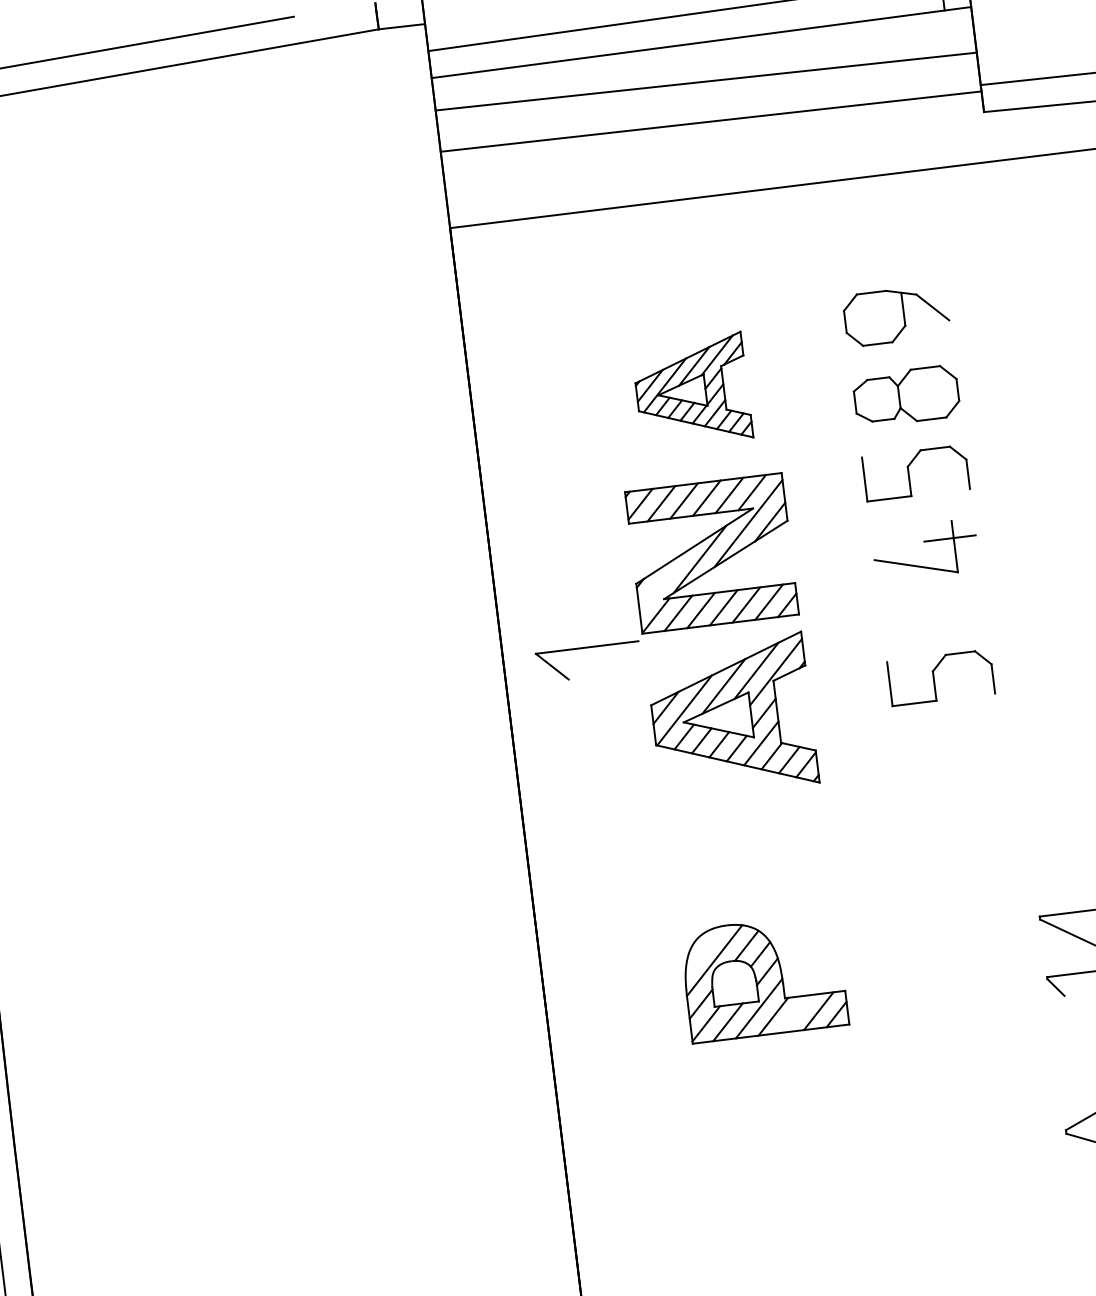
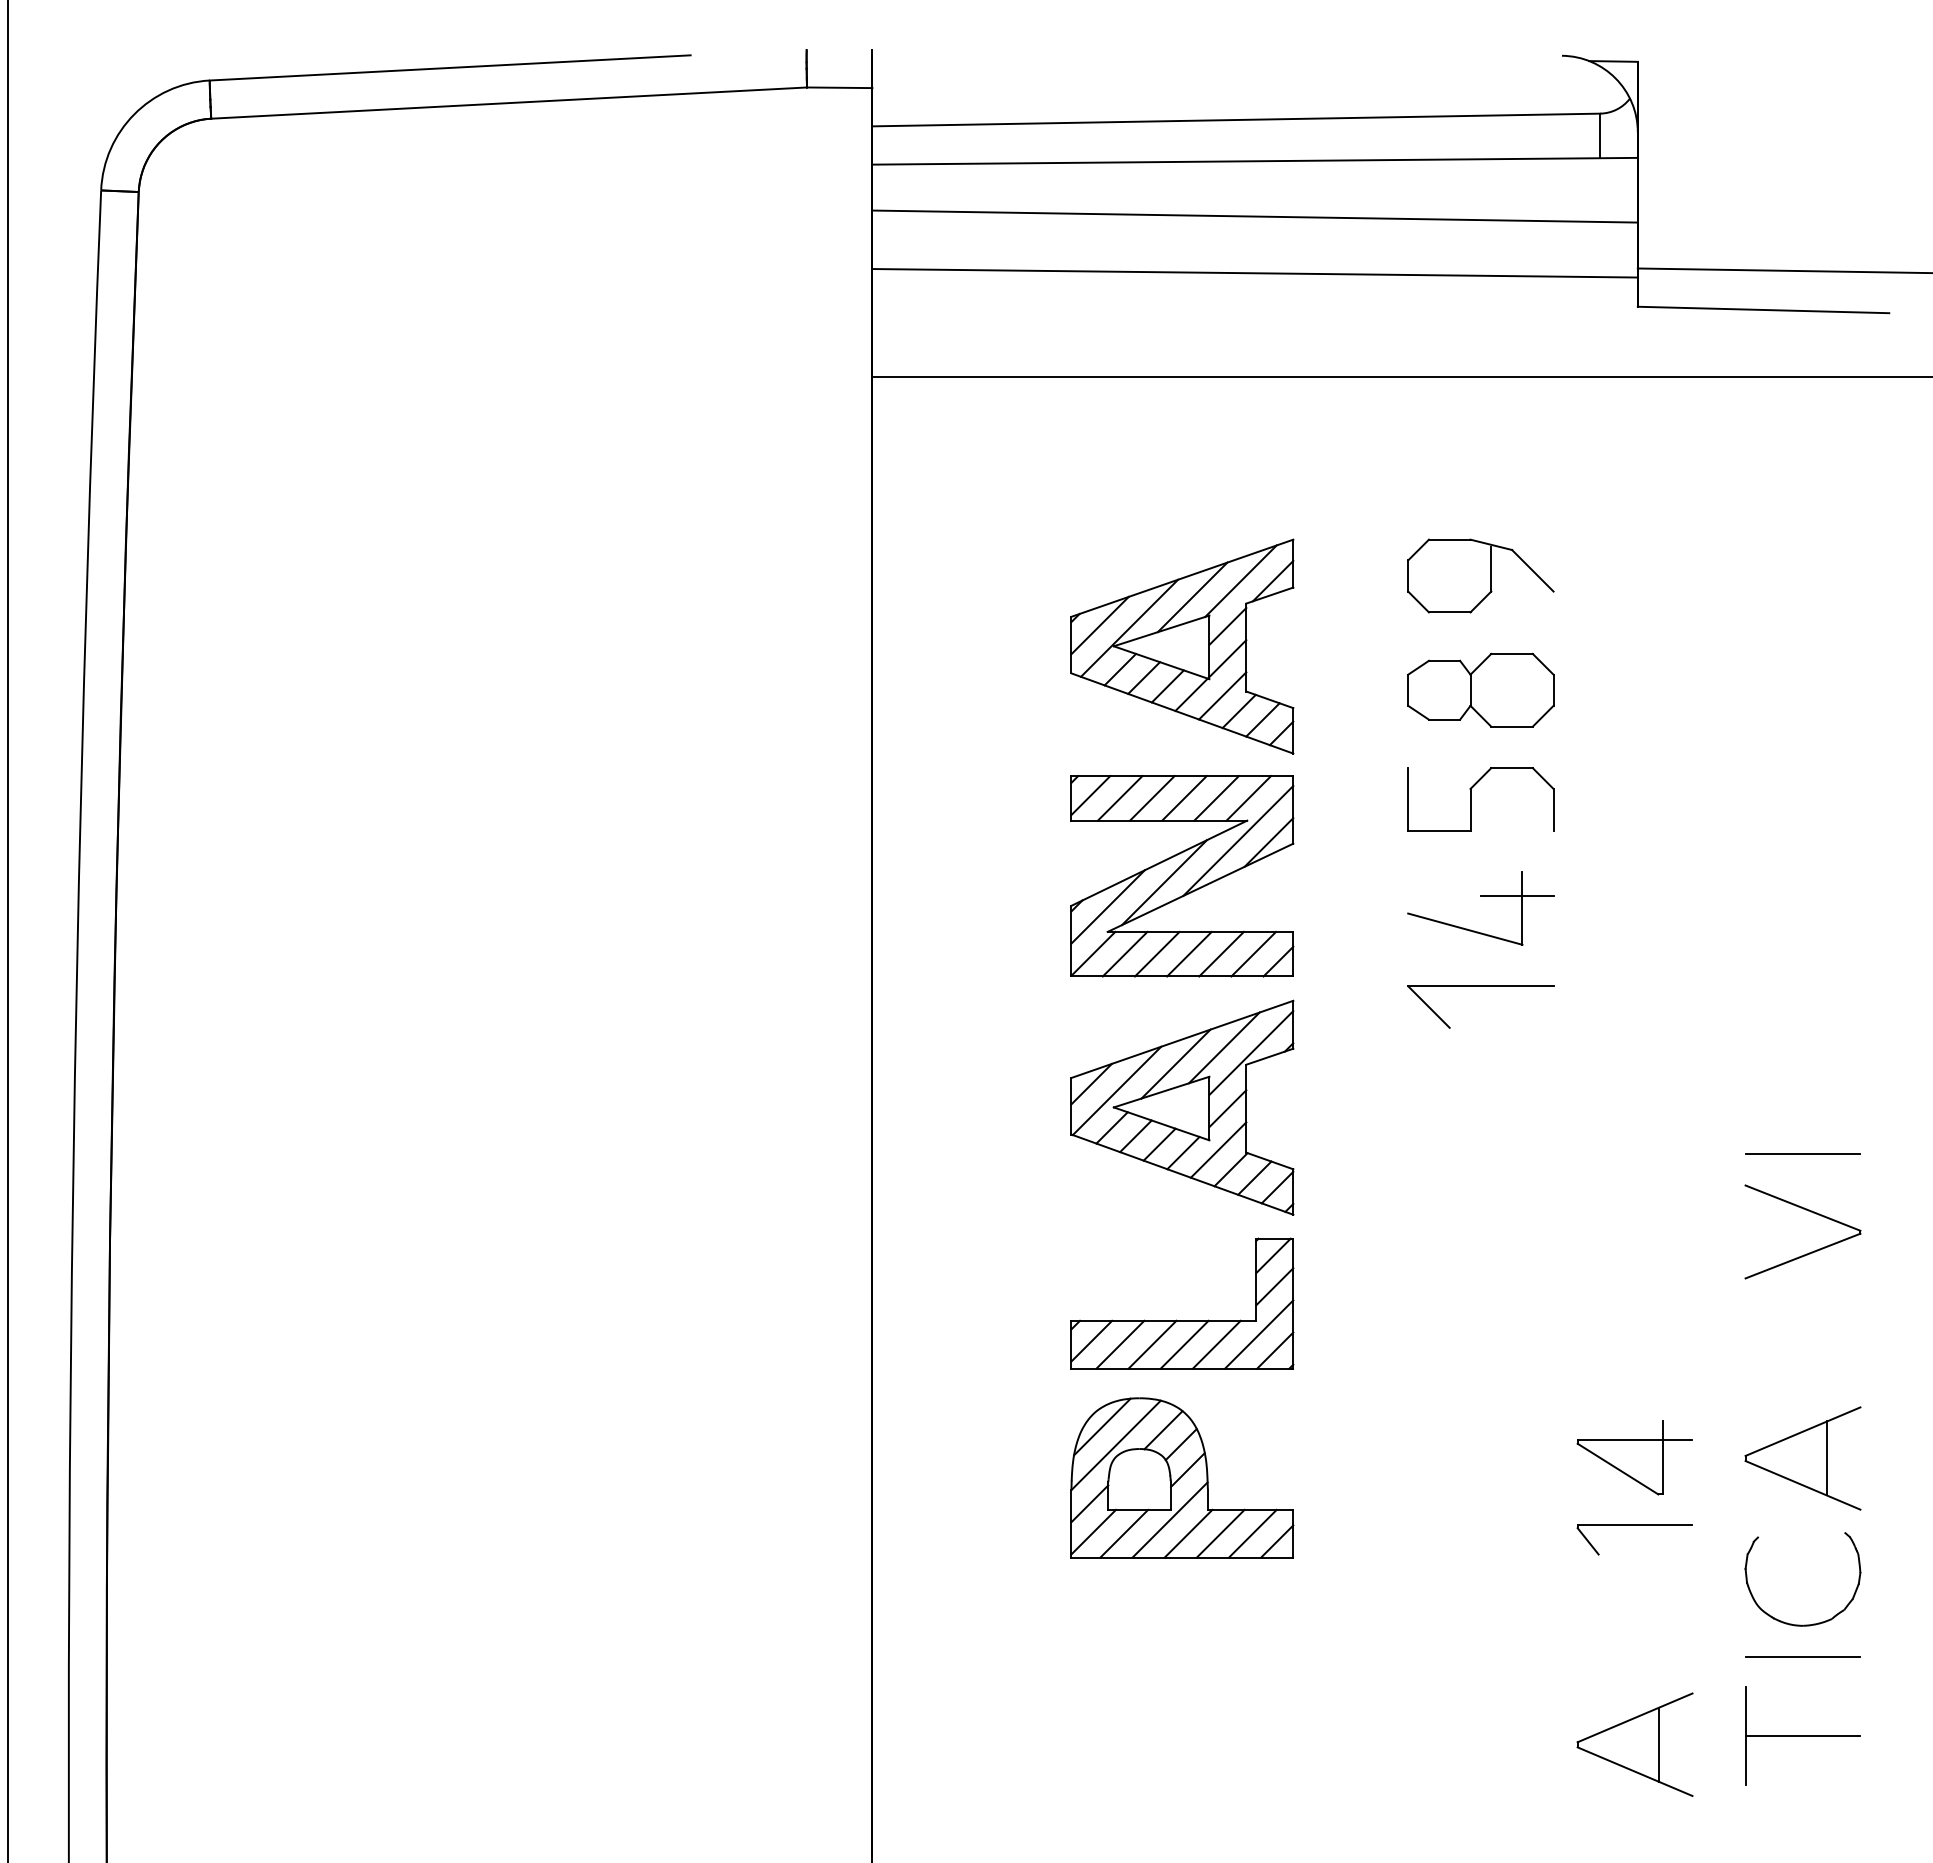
part: (692, 391) -> (1182, 646), size x1.43
line: (661, 581) -> (1107, 906), added
part: (586, 647) -> (1480, 986), moved
part: (934, 678) -> (1471, 1089), removed
part: (750, 866) -> (1182, 1320), added
line: (703, 948) -> (1102, 1426), added
line: (795, 1013) -> (1220, 1533), added

